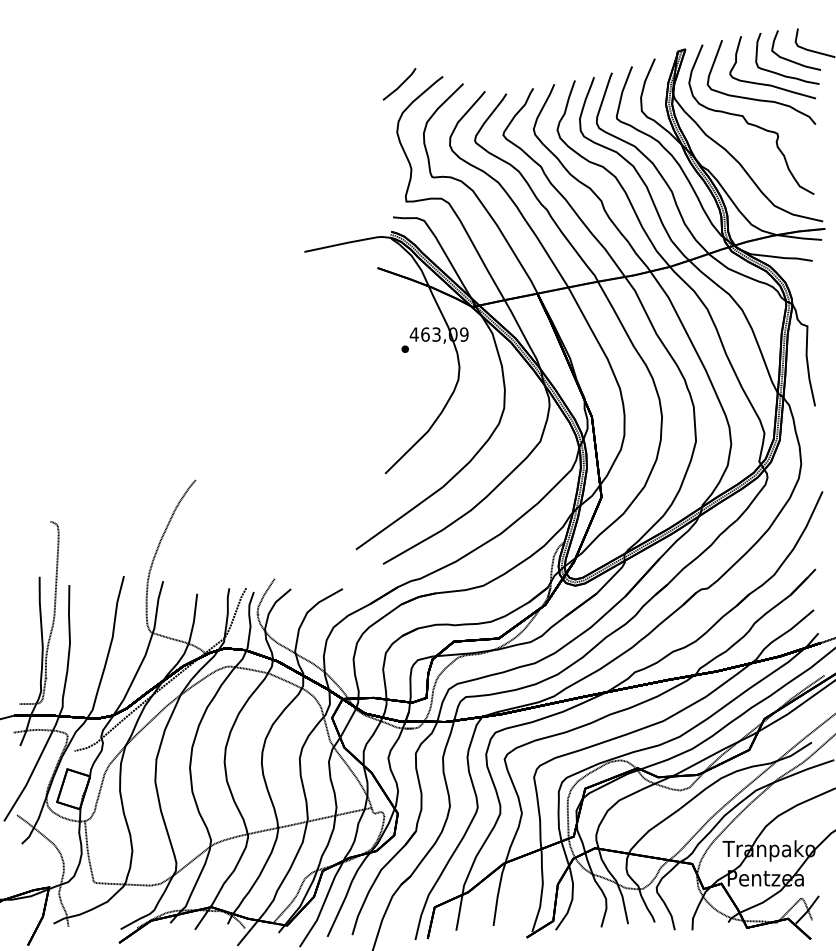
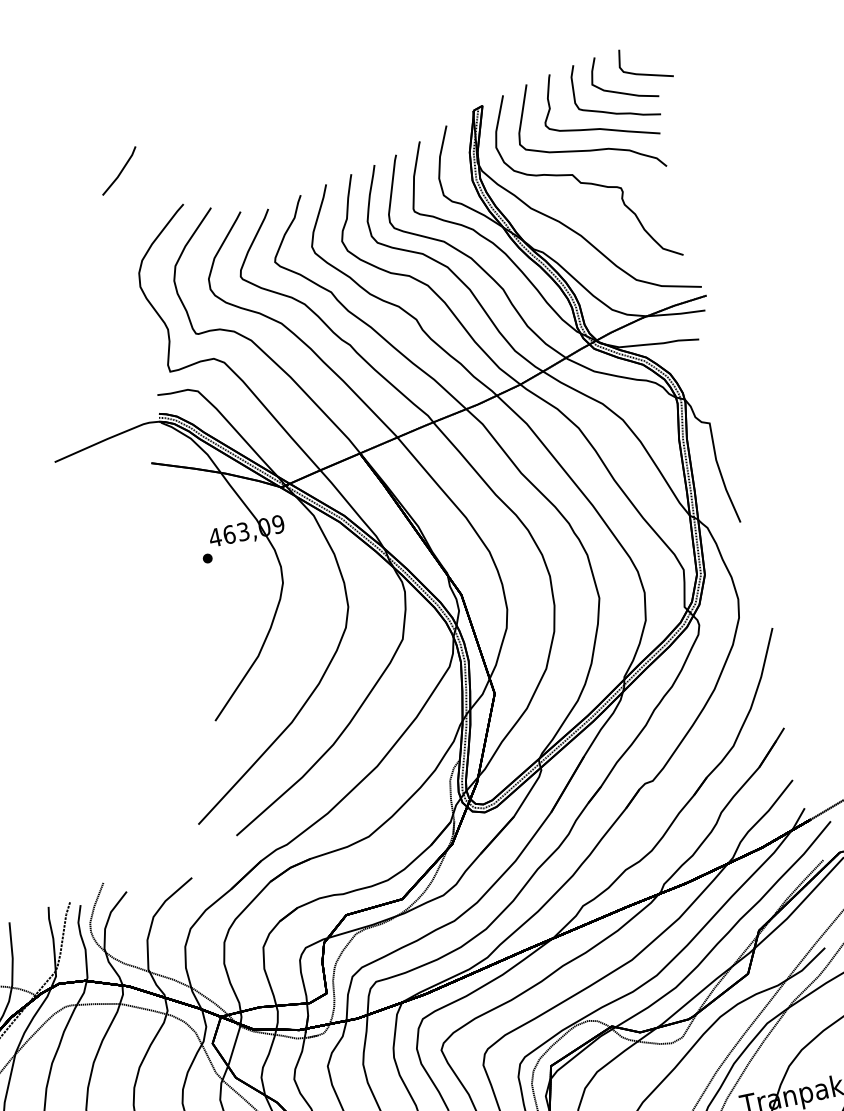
line: (400, 84) -> (120, 171), moved

